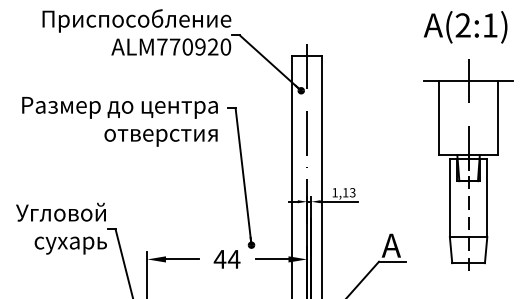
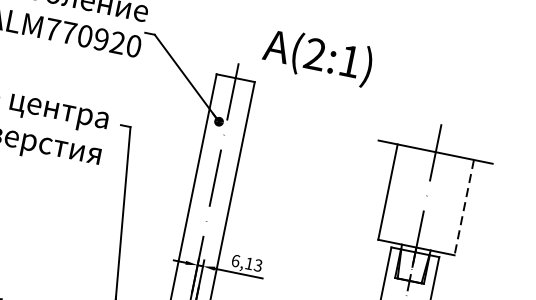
text: (465, 27) -> (317, 57), moved
line: (498, 118) -> (464, 208), solid -> dashed
text: (335, 192) -> (236, 260), 1,13 -> 6,13

